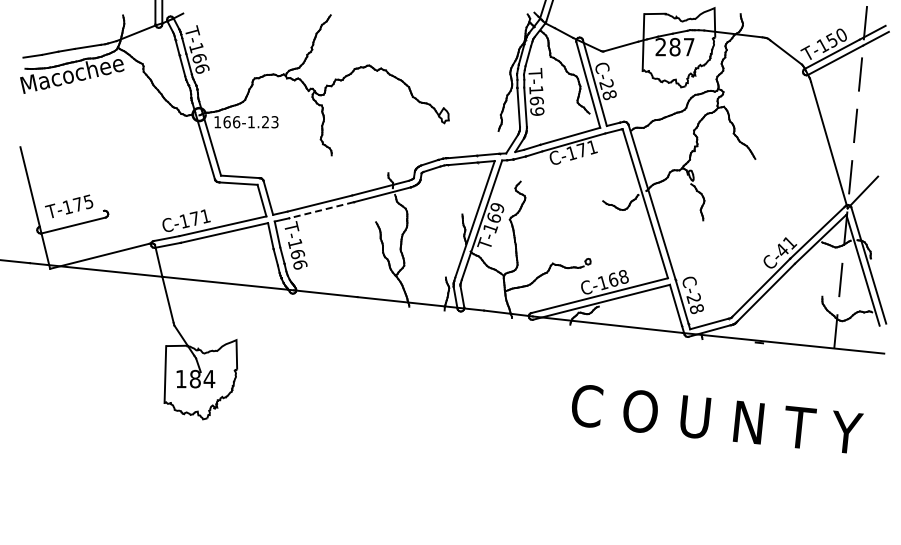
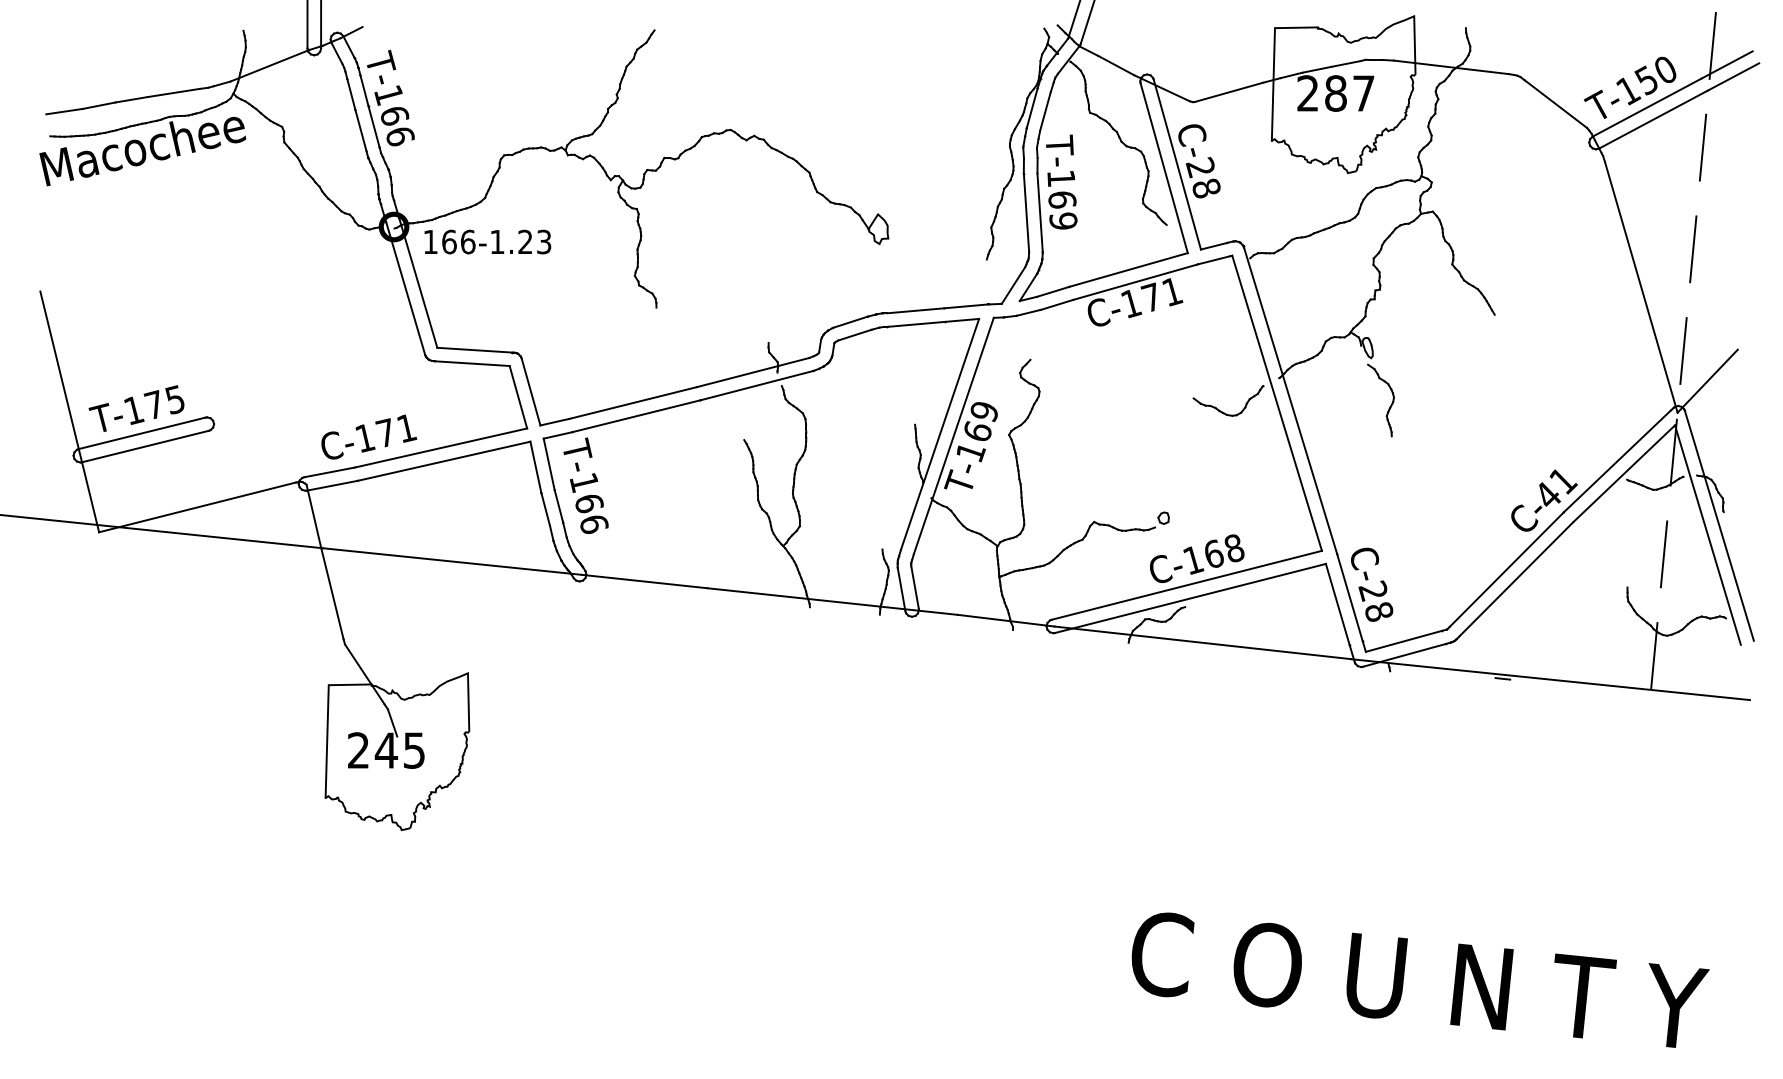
line: (321, 210) -> (636, 416), dashed -> solid
line: (71, 218) -> (141, 432), added
text: (195, 378) -> (386, 749), 184 -> 245
text: (717, 419) -> (1419, 980), moved

